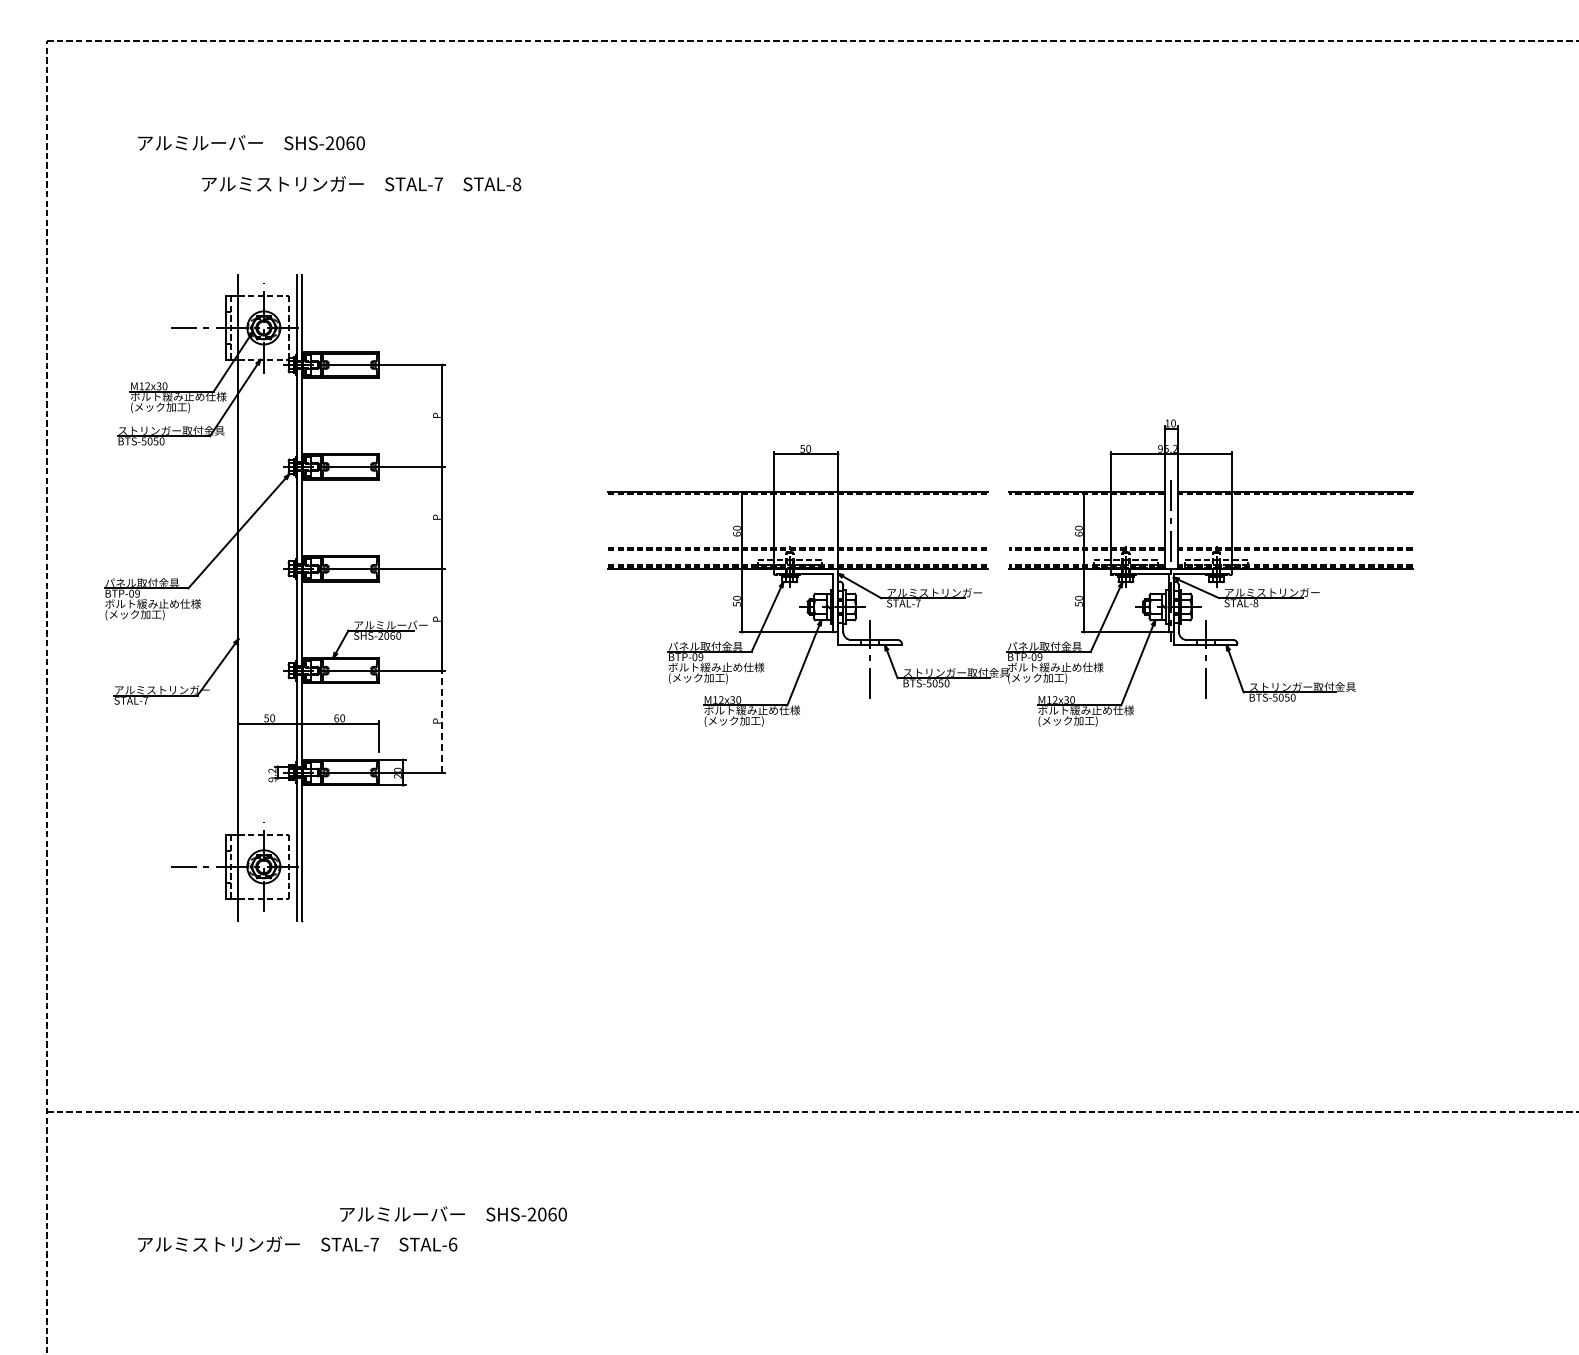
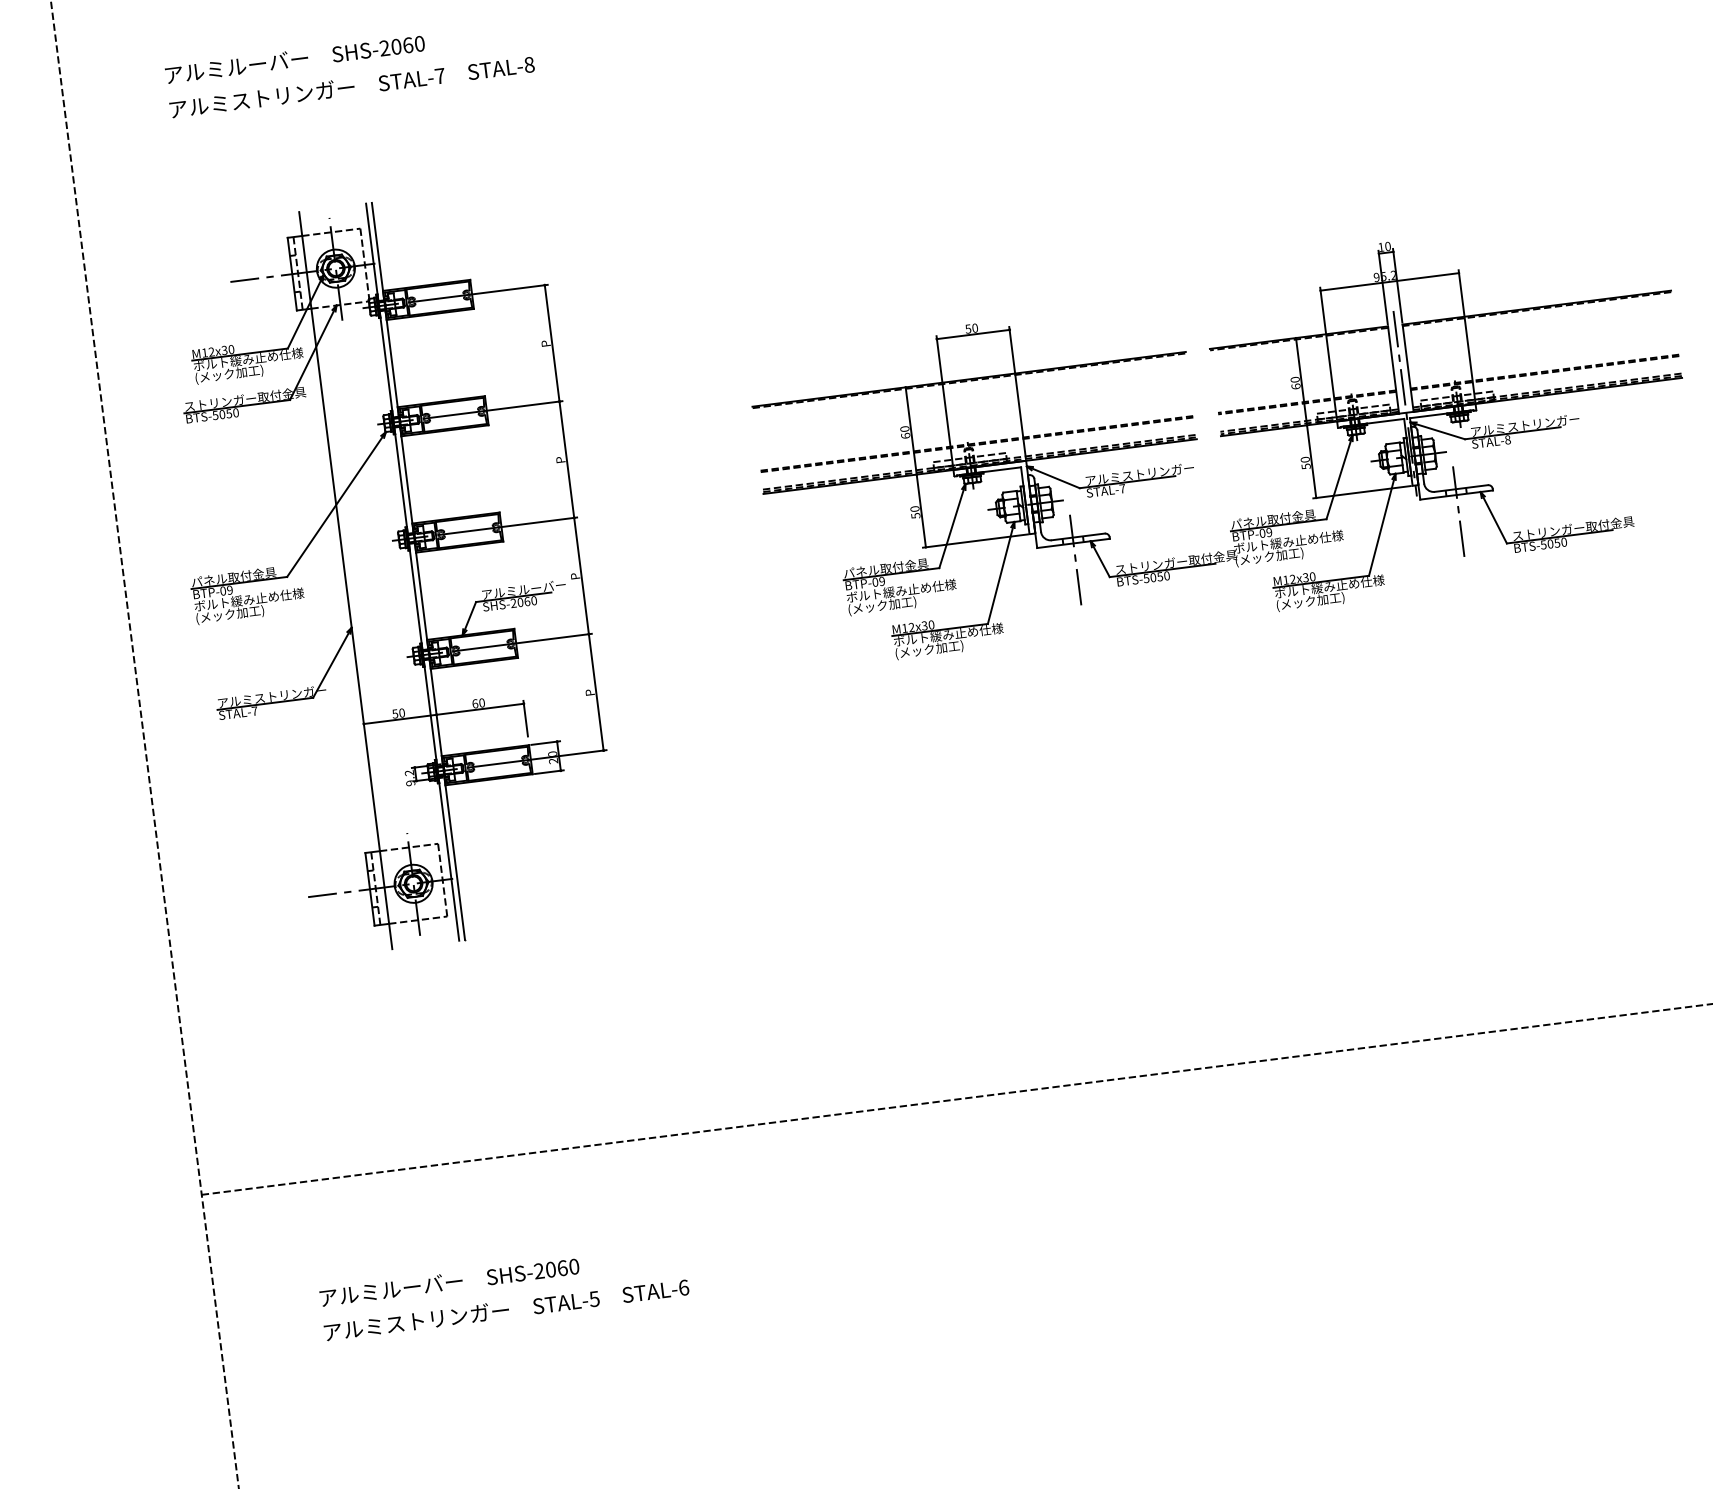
text: (361, 183) -> (351, 86), moved
line: (442, 721) -> (596, 692), dashed -> solid
text: (453, 1213) -> (449, 1281), moved
text: (374, 1244) -> (594, 1298), STAL-7 -> STAL-5

